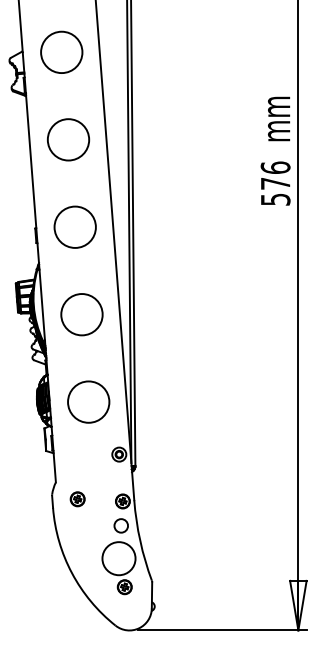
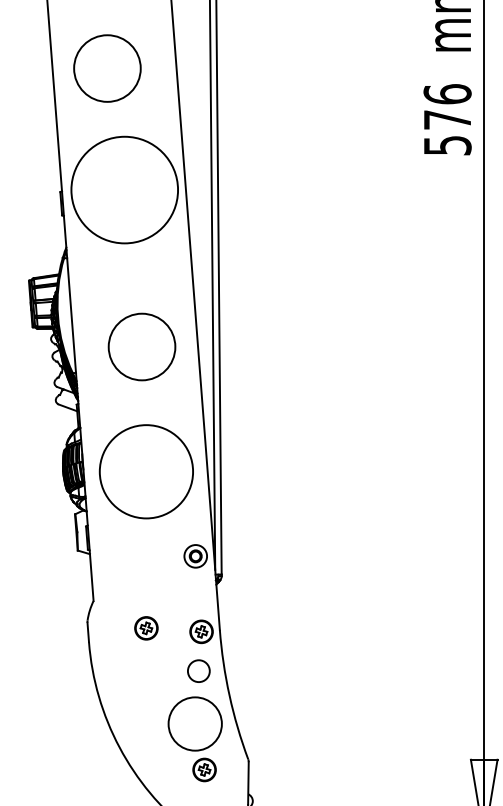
circle: (68, 139) -> (107, 68), moved
circle: (74, 226) -> (123, 188), size x1.6
circle: (81, 314) -> (141, 346), moved
circle: (88, 401) -> (146, 470), size x1.4
part: (77, 499) -> (146, 628), moved

